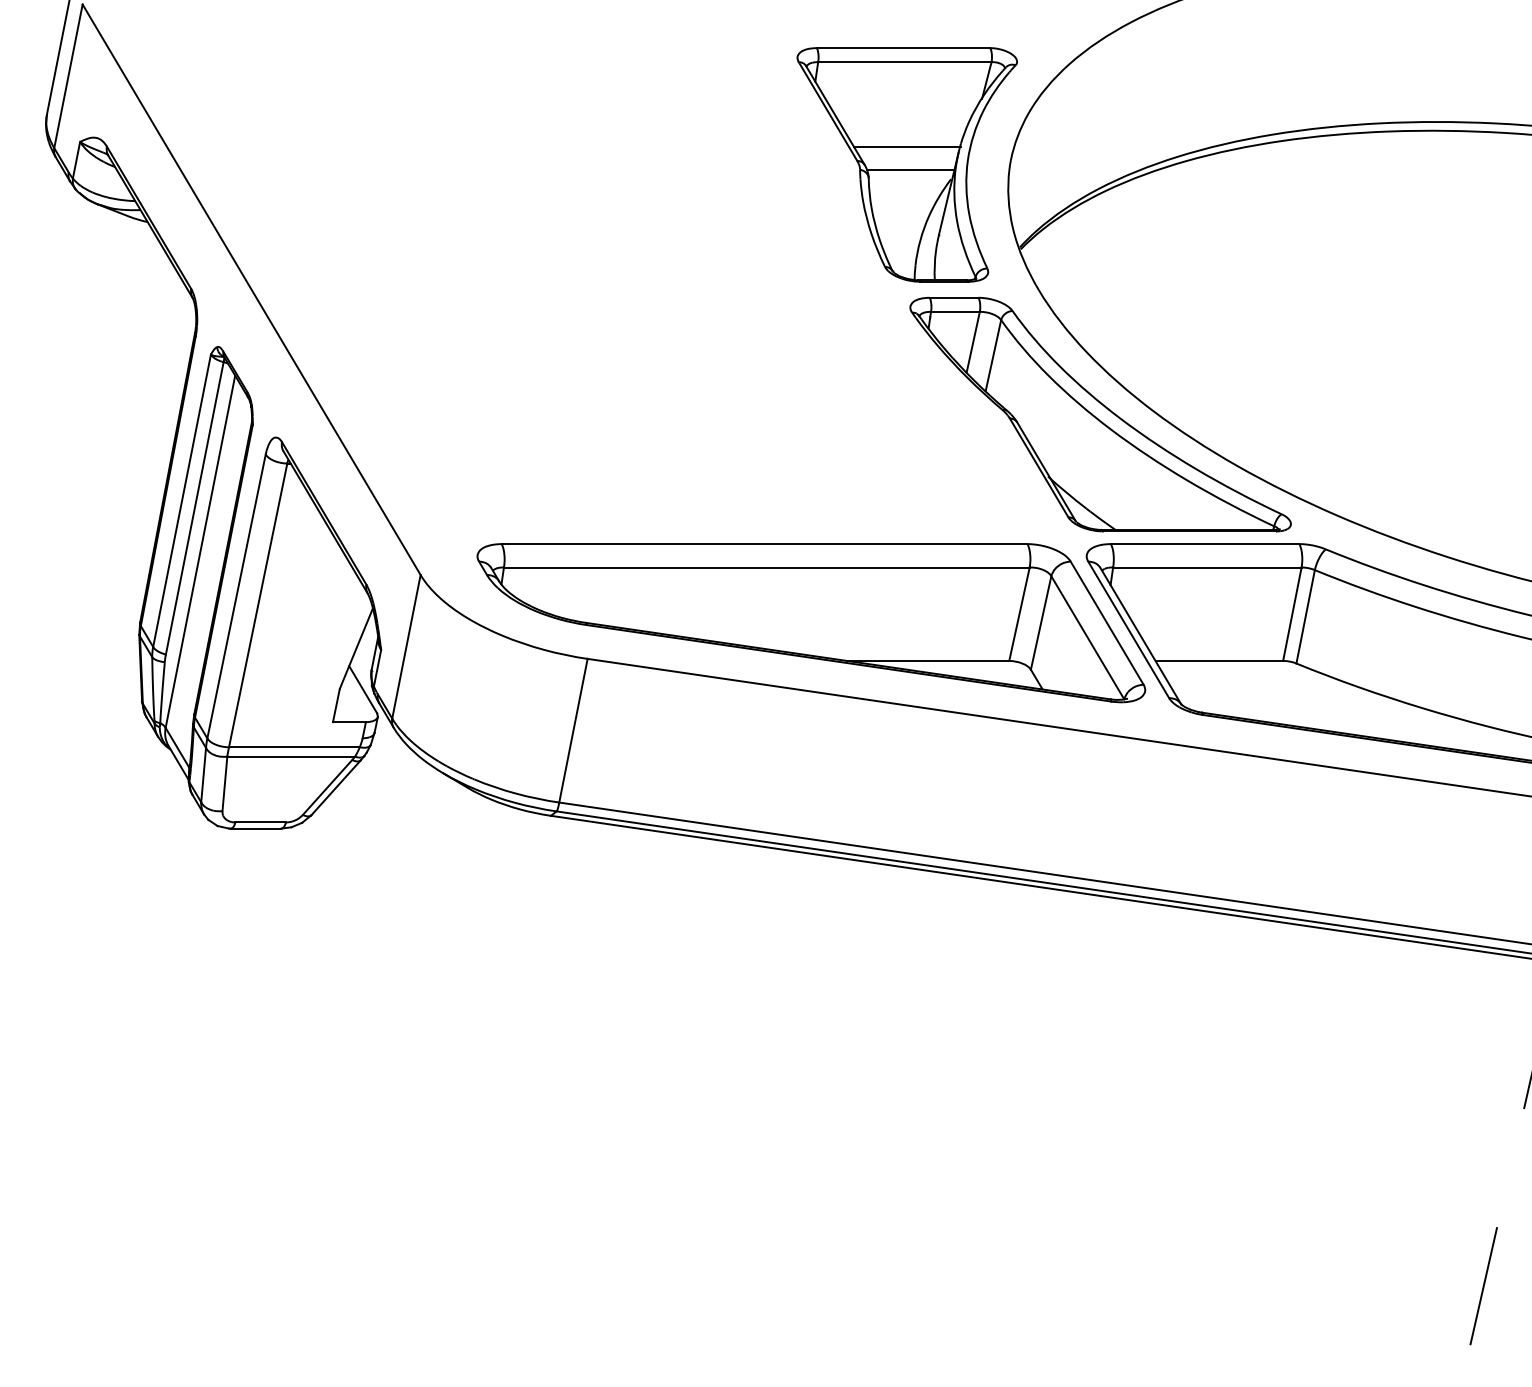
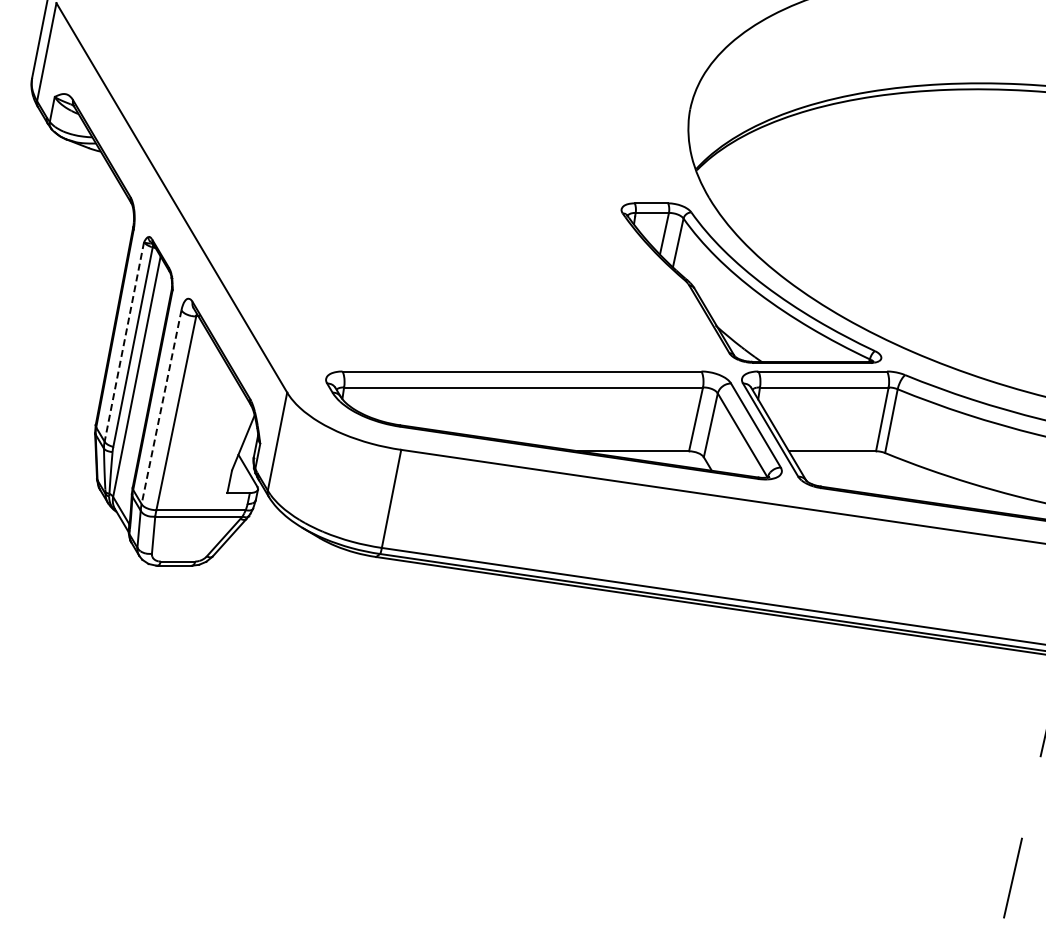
part: (907, 164) -> (619, 112), removed
line: (182, 500) -> (124, 341), solid -> dashed
line: (236, 596) -> (161, 407), solid -> dashed

